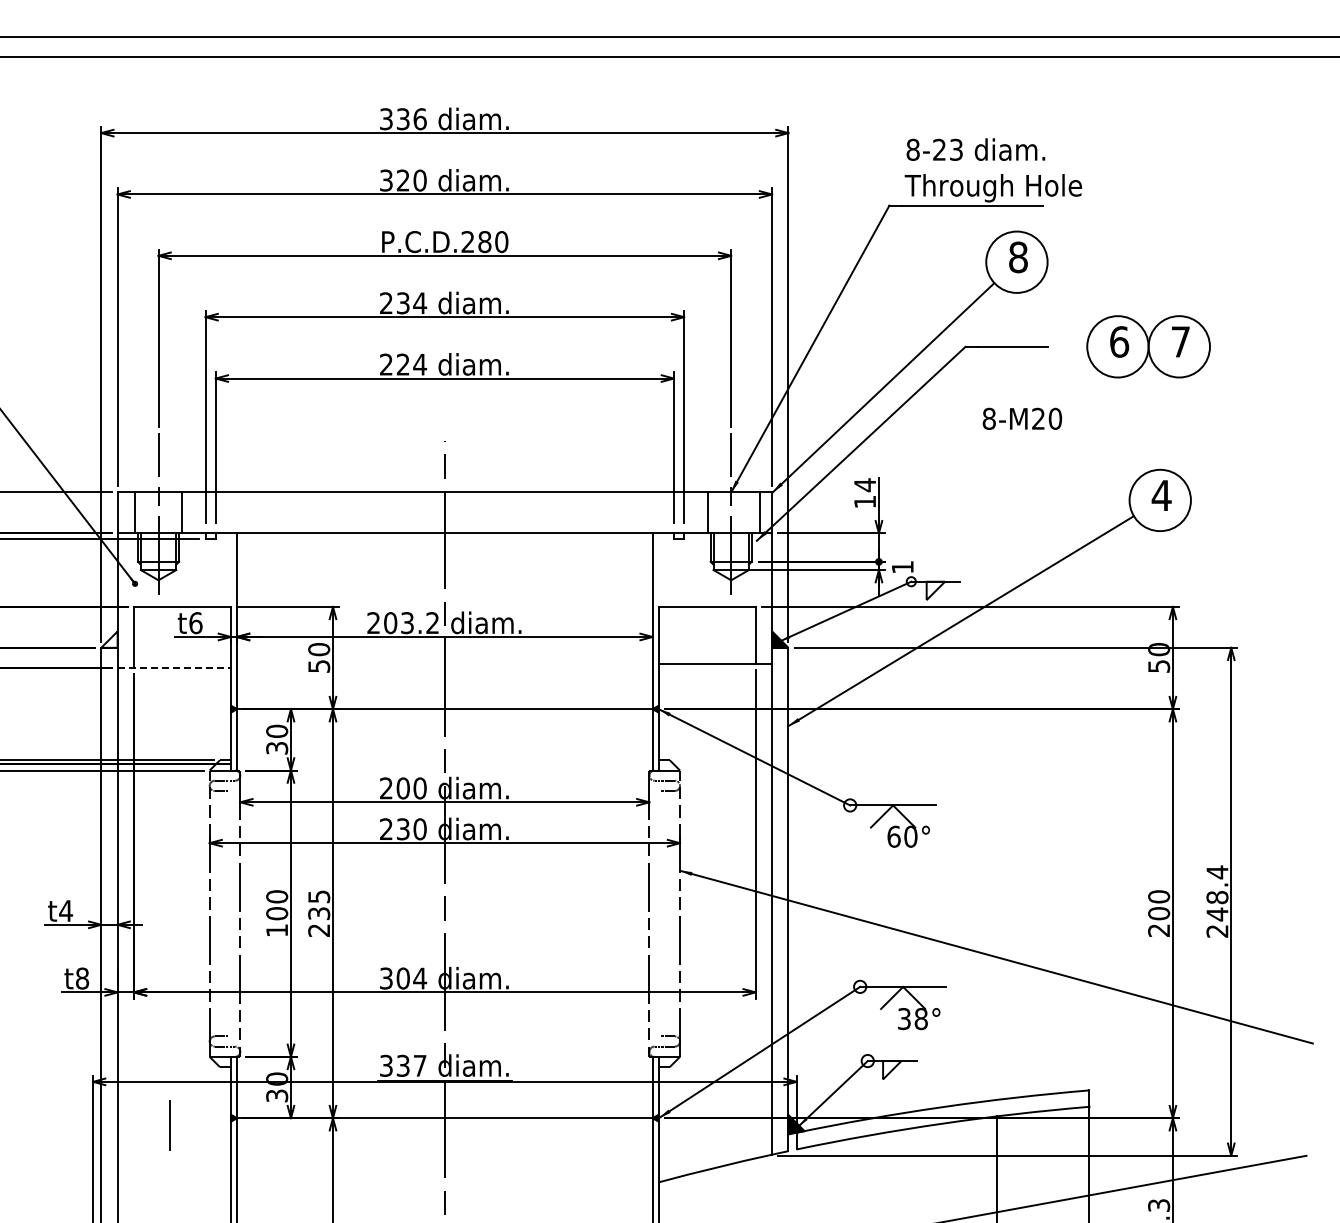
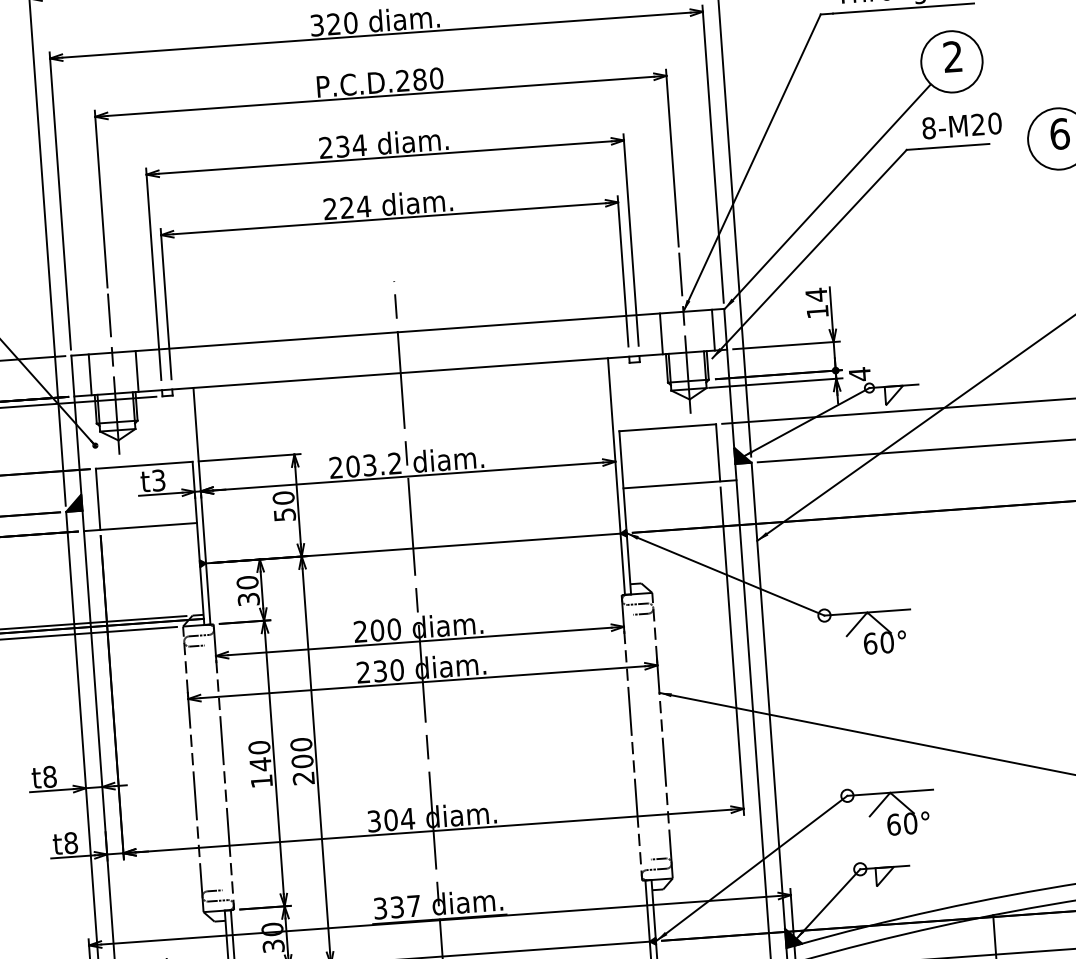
text: (1018, 257) -> (953, 57), 8 -> 2
text: (1022, 418) -> (962, 125), moved
text: (902, 567) -> (859, 374), 1 -> 4
text: (195, 623) -> (158, 480), t6 -> t3
fill: (109, 639) -> (73, 503), added
line: (174, 668) -> (140, 527), dashed -> solid
text: (319, 905) -> (302, 753), 235 -> 200
text: (66, 911) -> (50, 777), t4 -> t8
text: (277, 913) -> (260, 764), 100 -> 140
text: (912, 1019) -> (901, 824), 38° -> 60°

